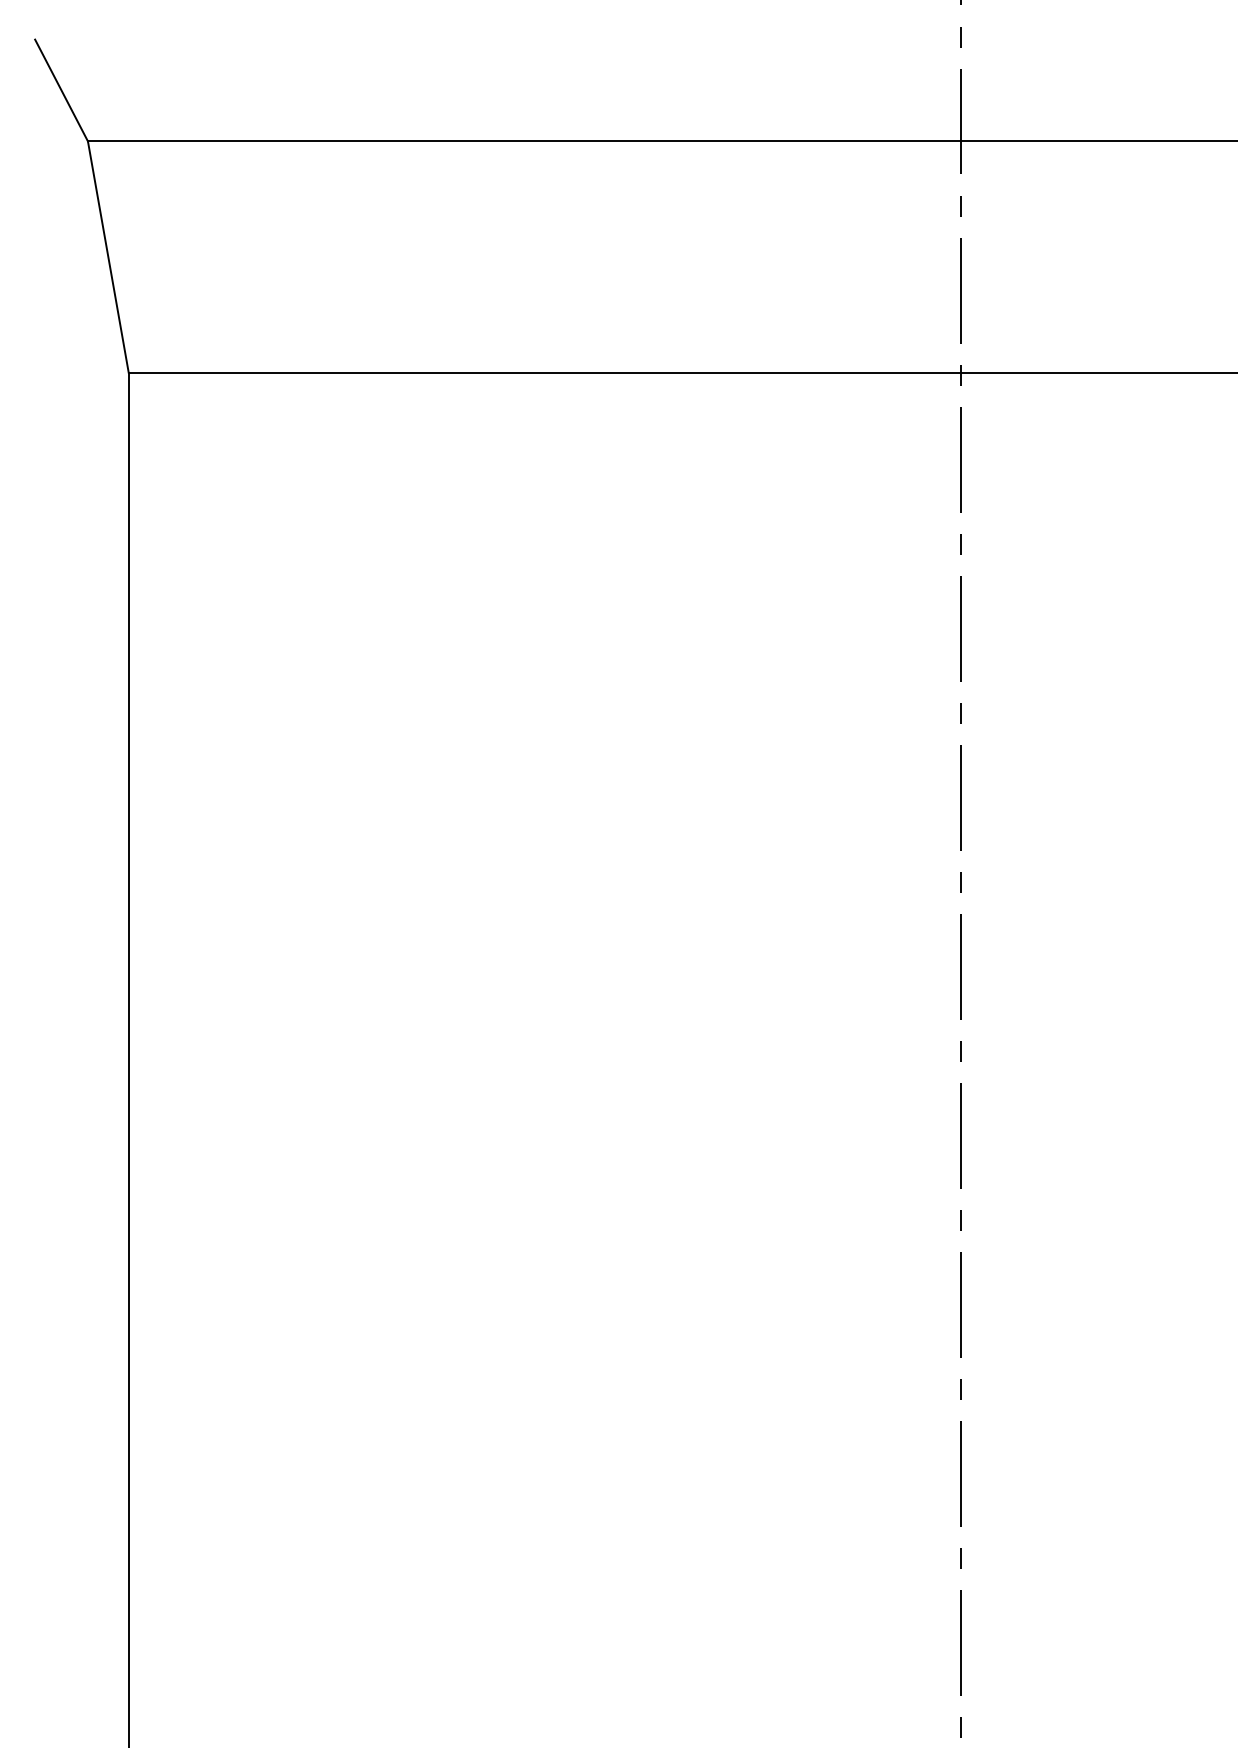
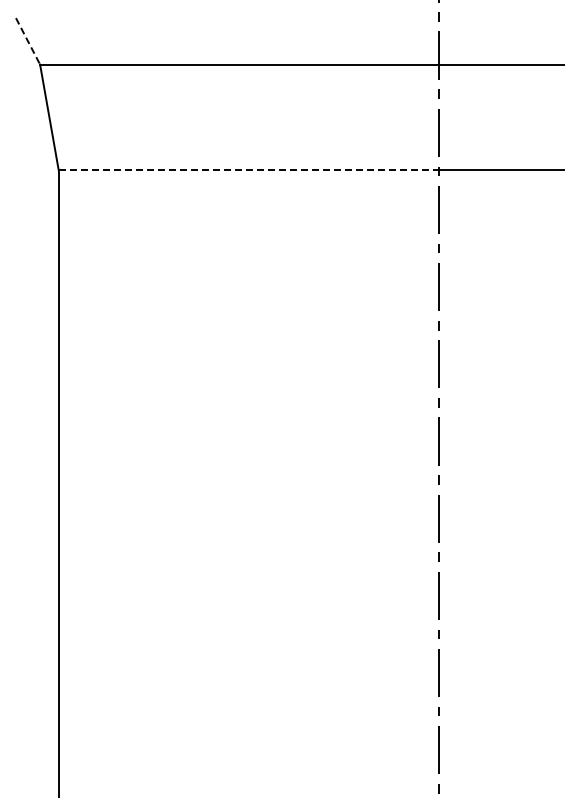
line: (62, 90) -> (28, 41), solid -> dashed
line: (544, 373) -> (248, 170), solid -> dashed

